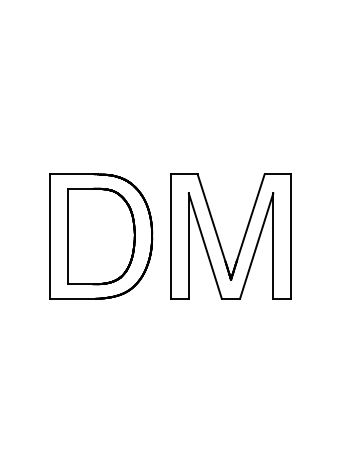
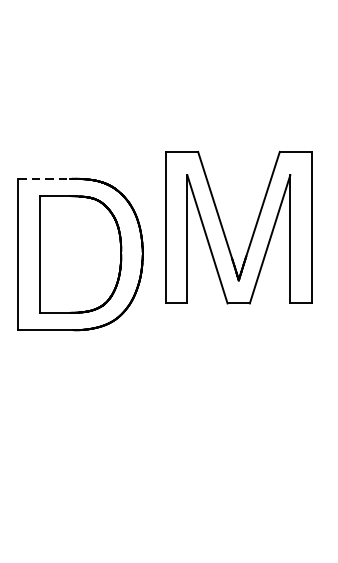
line: (71, 174) -> (44, 178), solid -> dashed
part: (219, 238) -> (224, 230), moved

